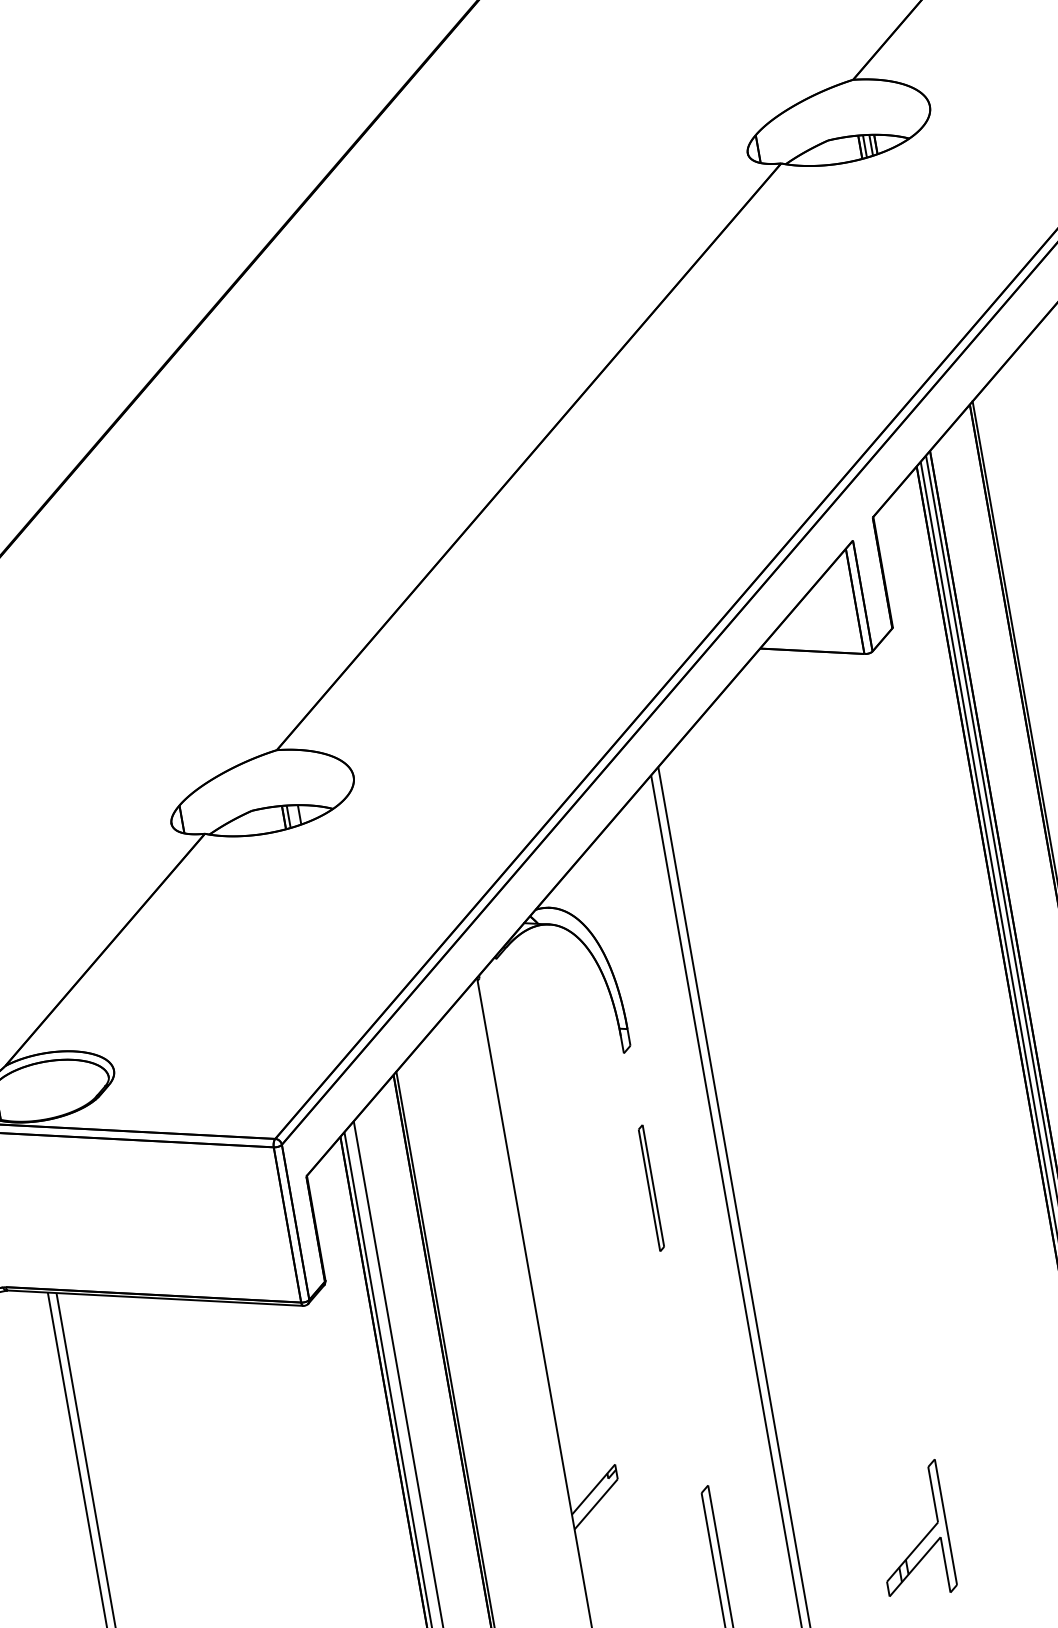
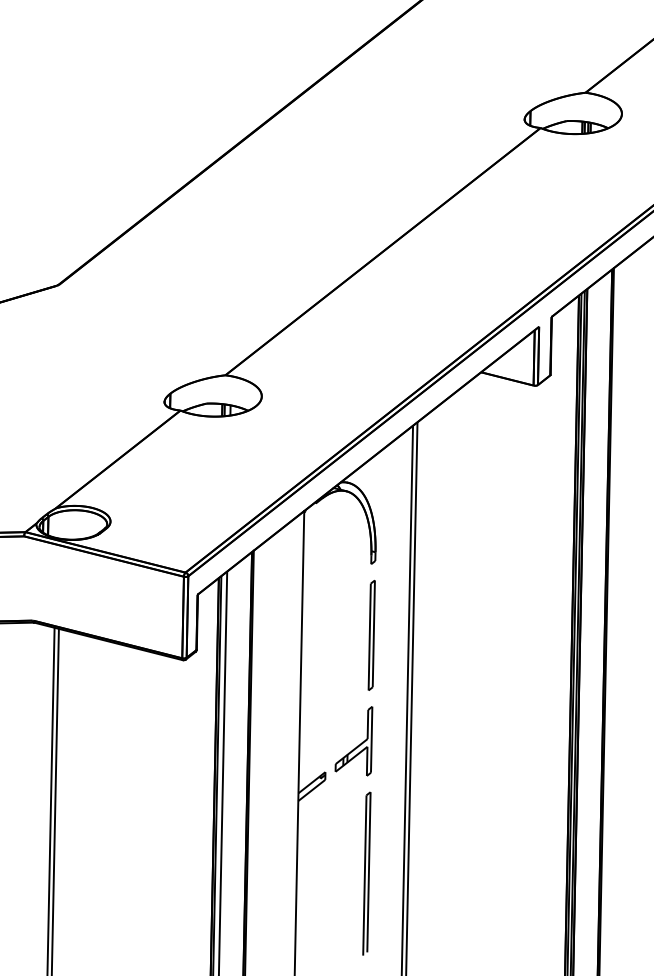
part: (651, 1188) -> (371, 635), size x1.67
part: (912, 1532) -> (353, 741), moved

